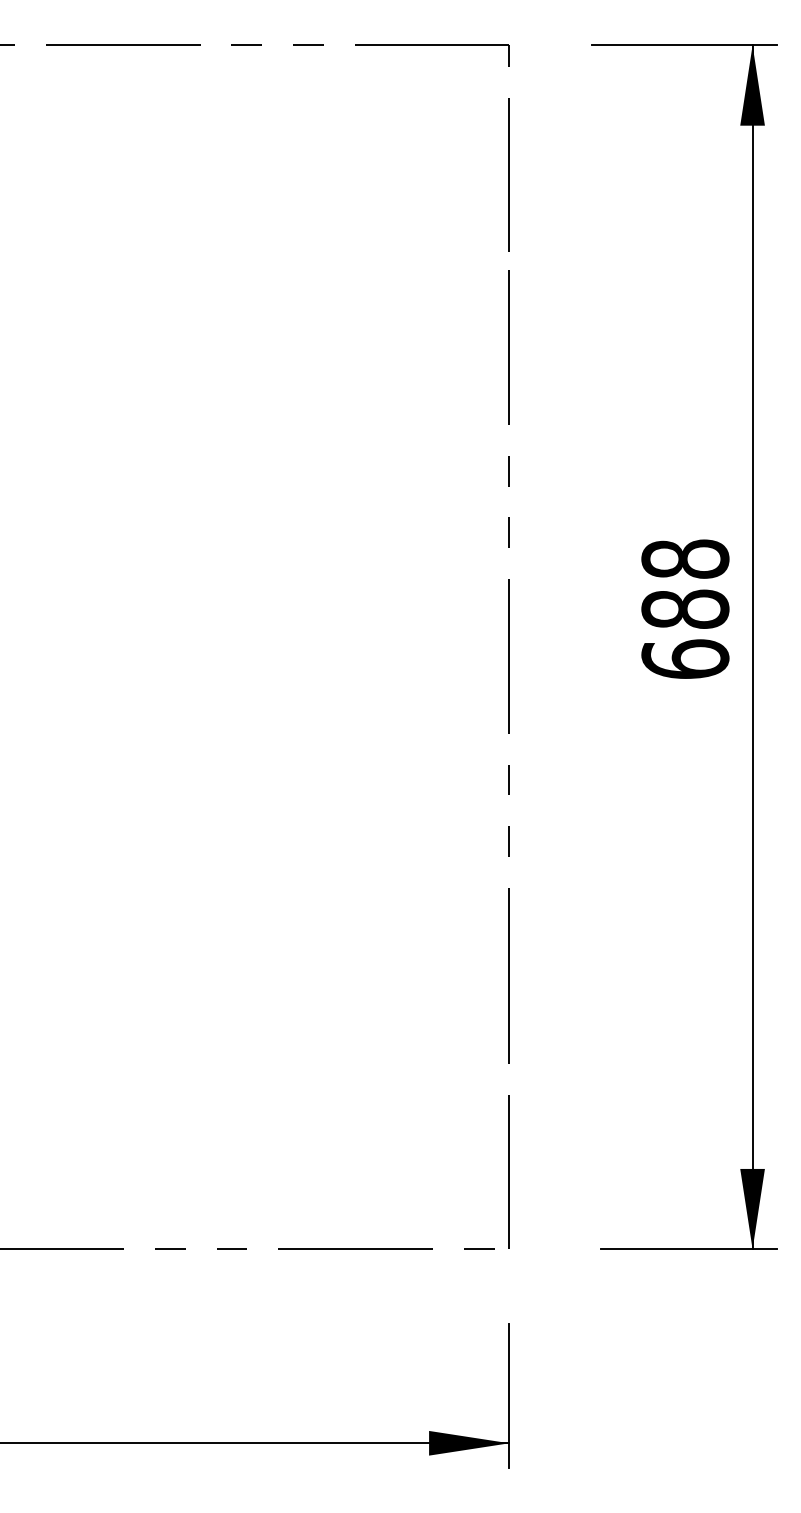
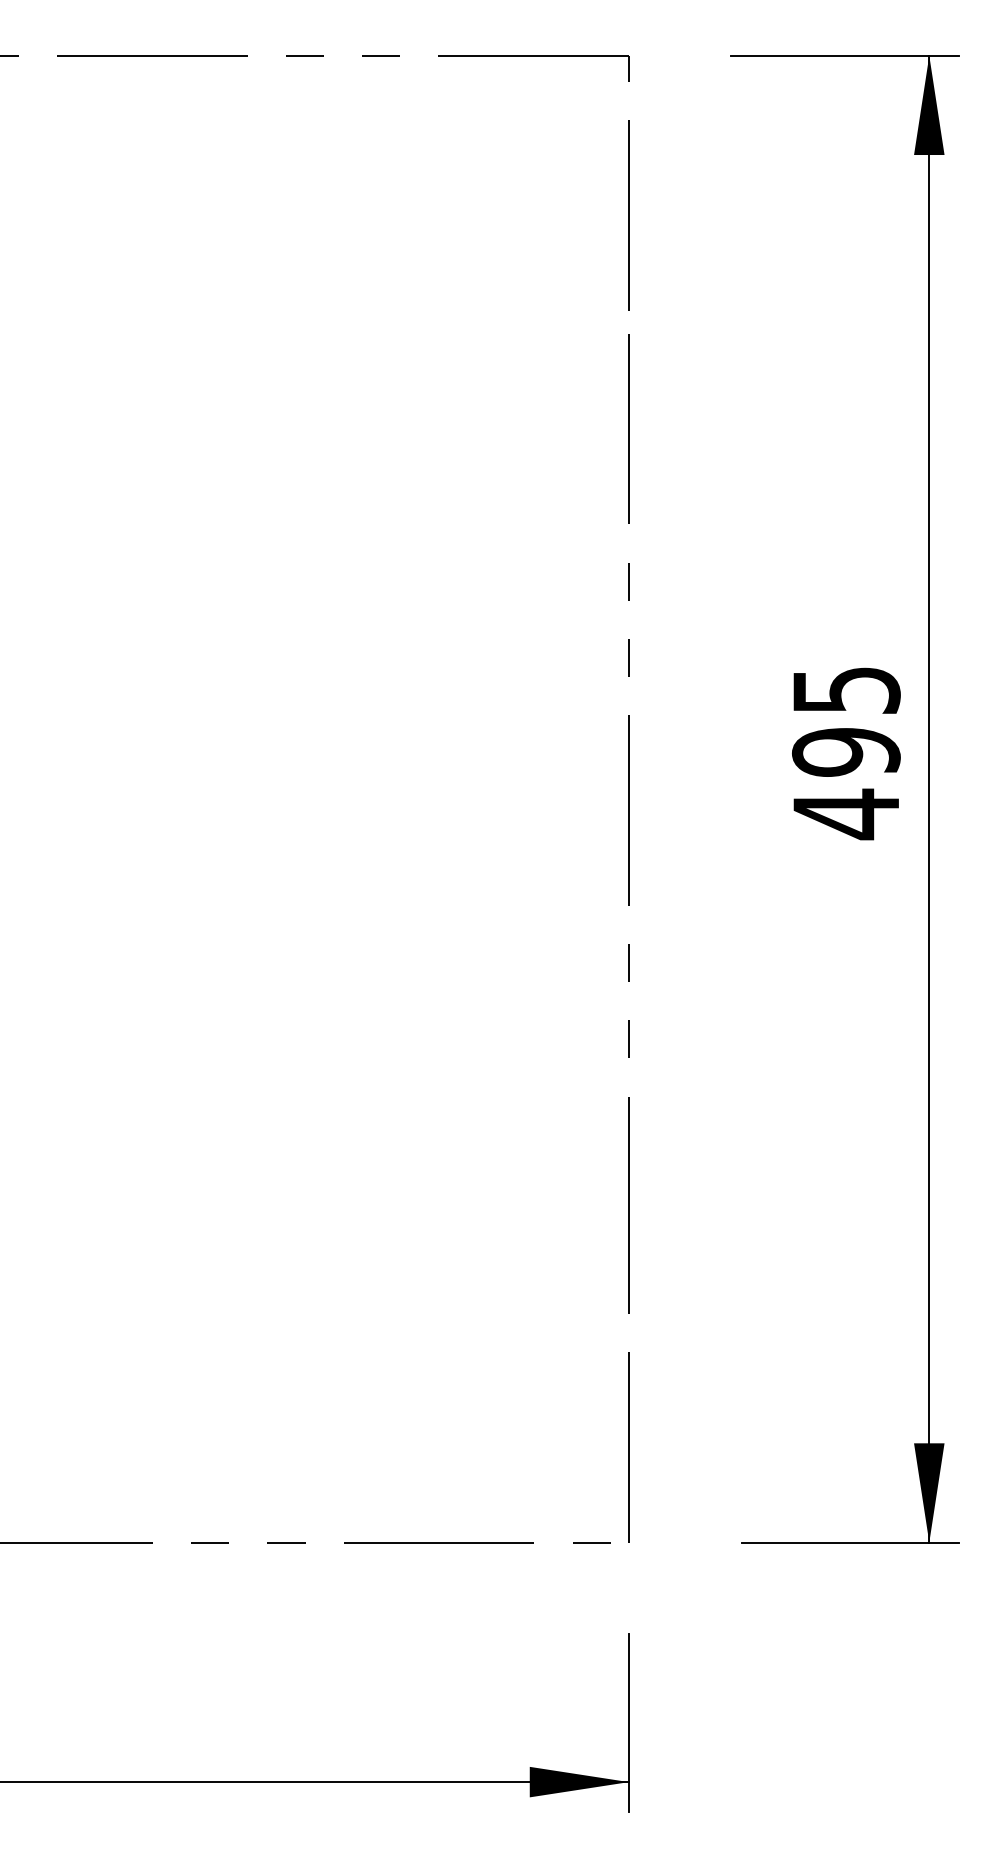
text: (685, 609) -> (846, 752), 688 -> 495

